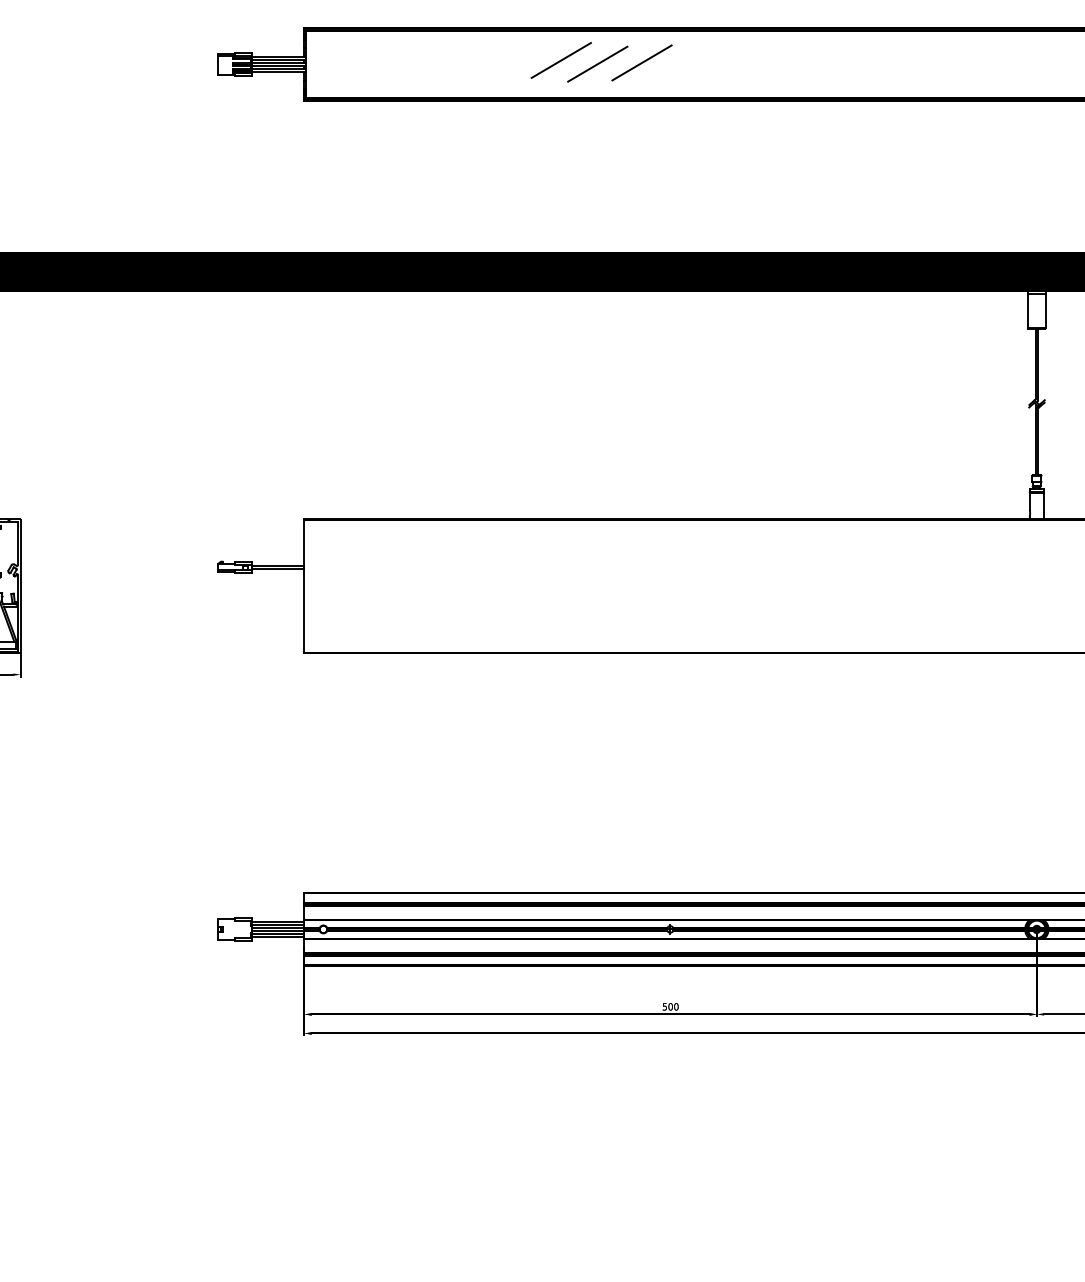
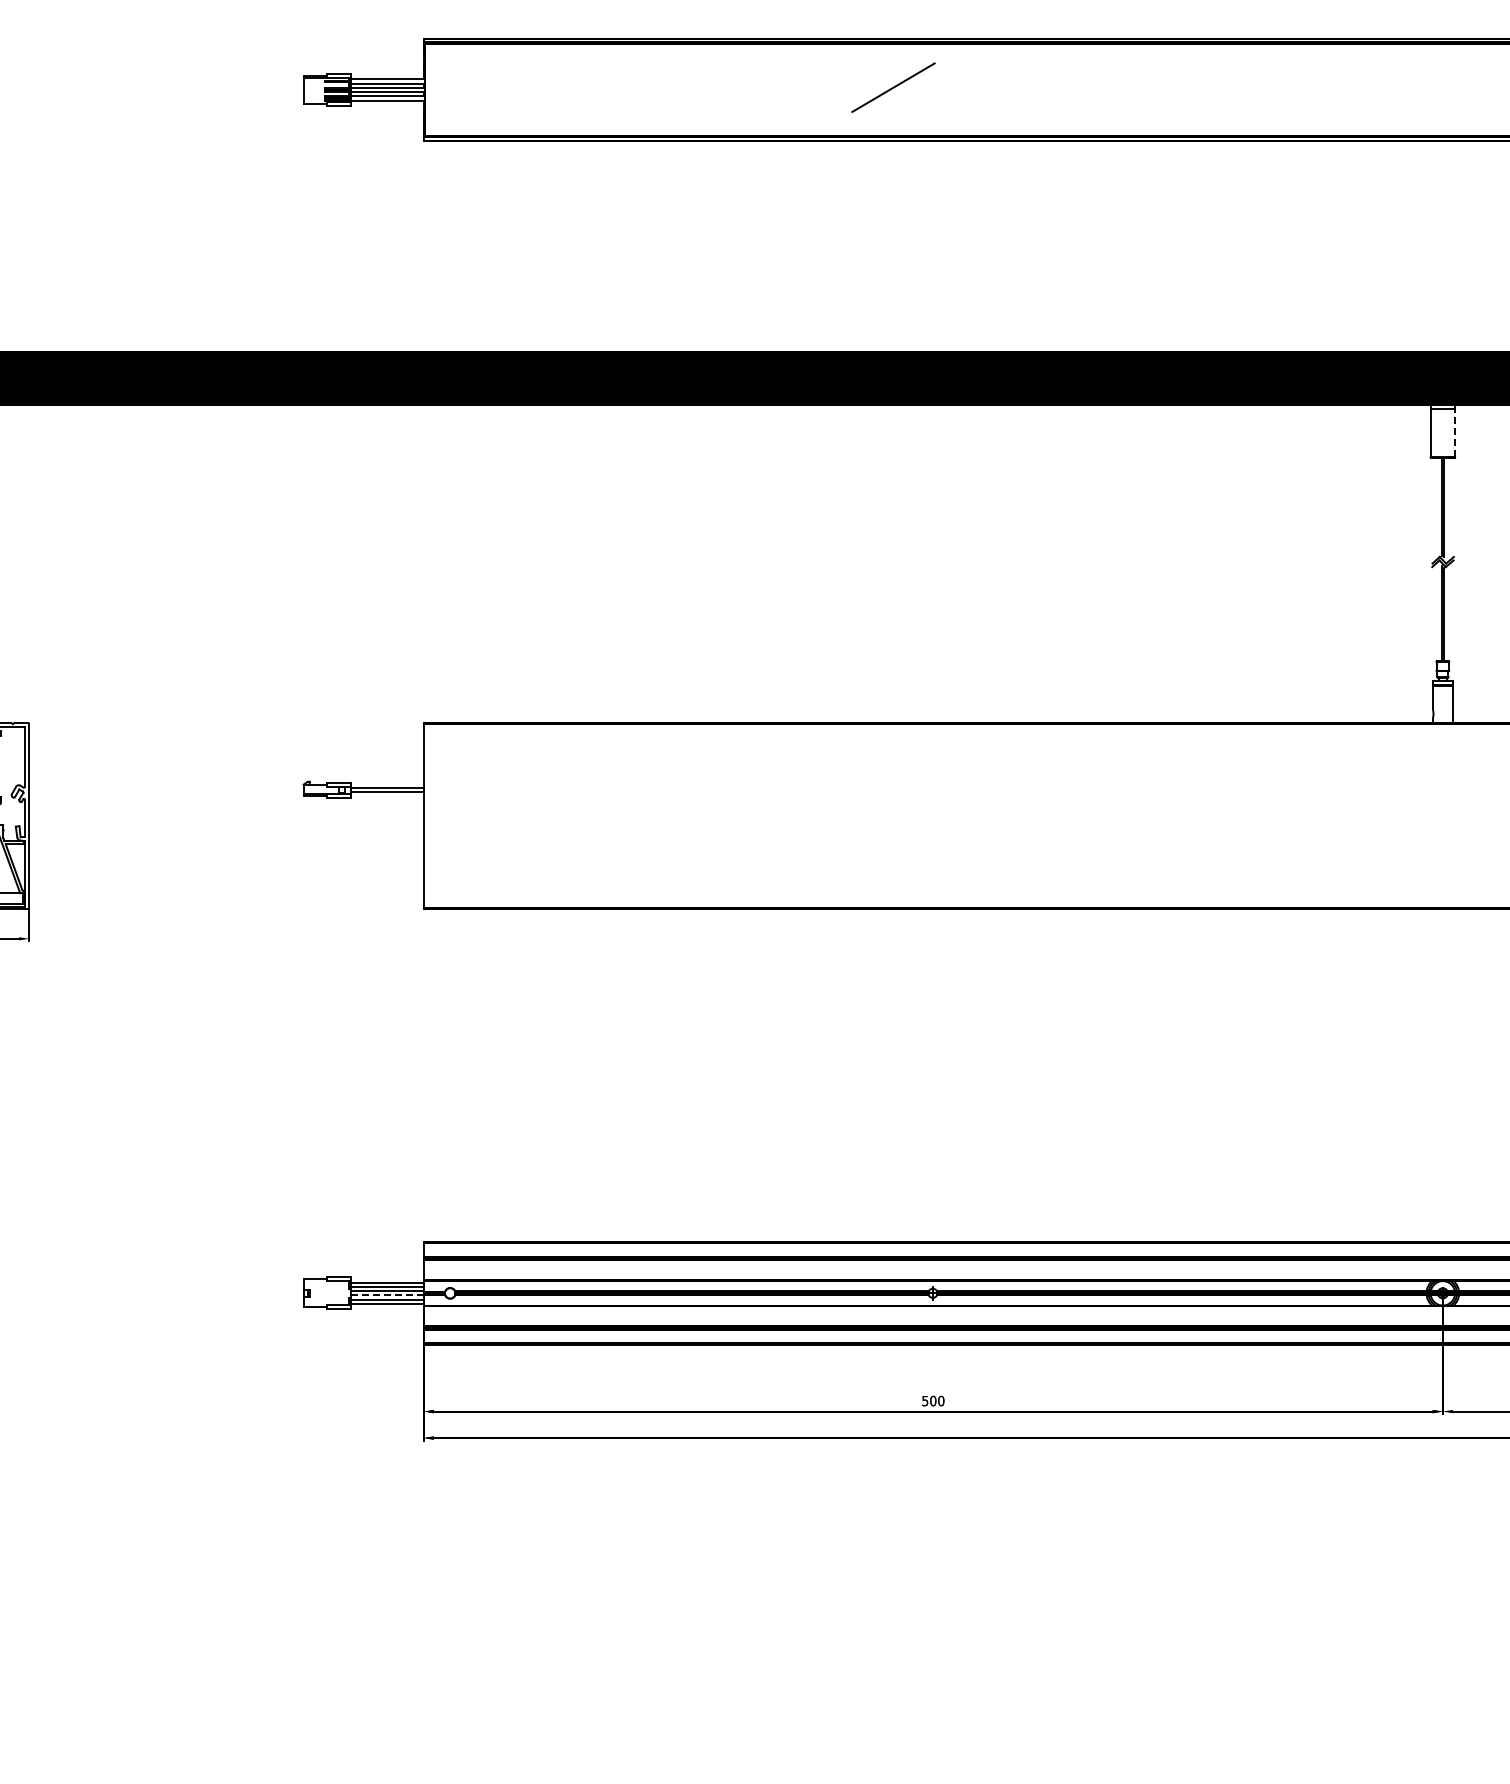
line: (561, 59) -> (781, 83), removed
line: (597, 64) -> (831, 89), removed
line: (1045, 310) -> (1455, 432), solid -> dashed
line: (279, 930) -> (388, 1295), solid -> dashed

